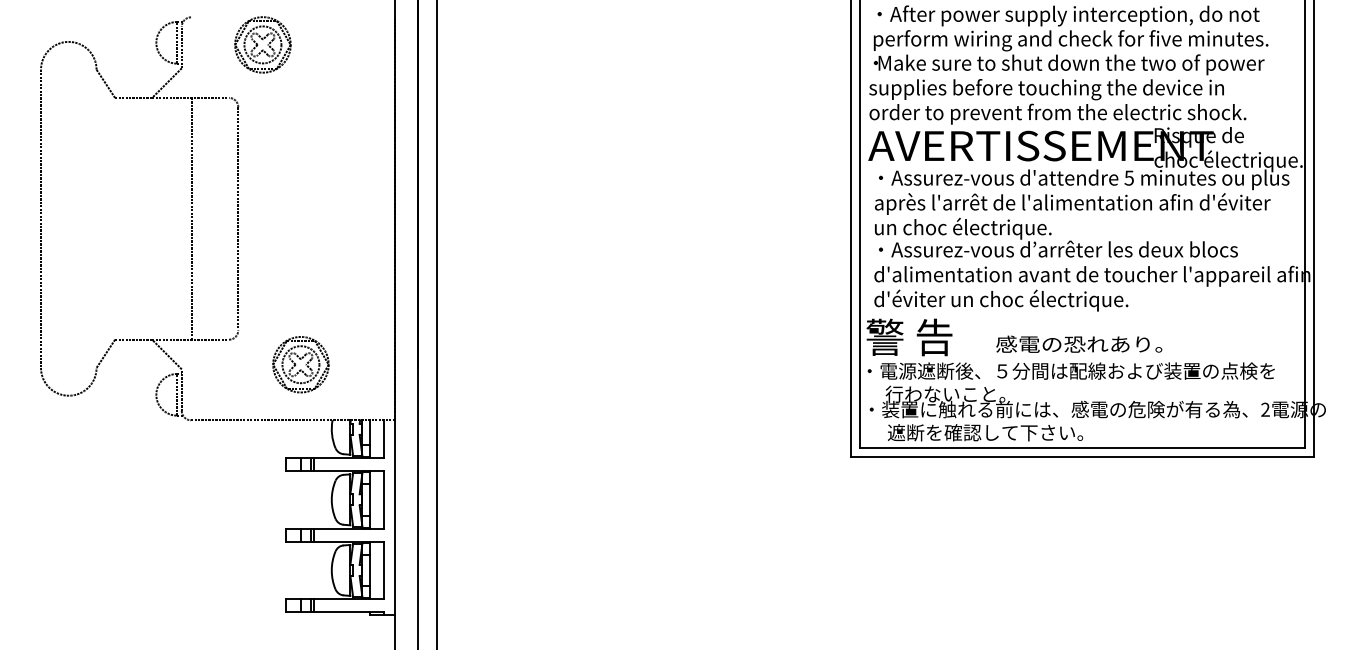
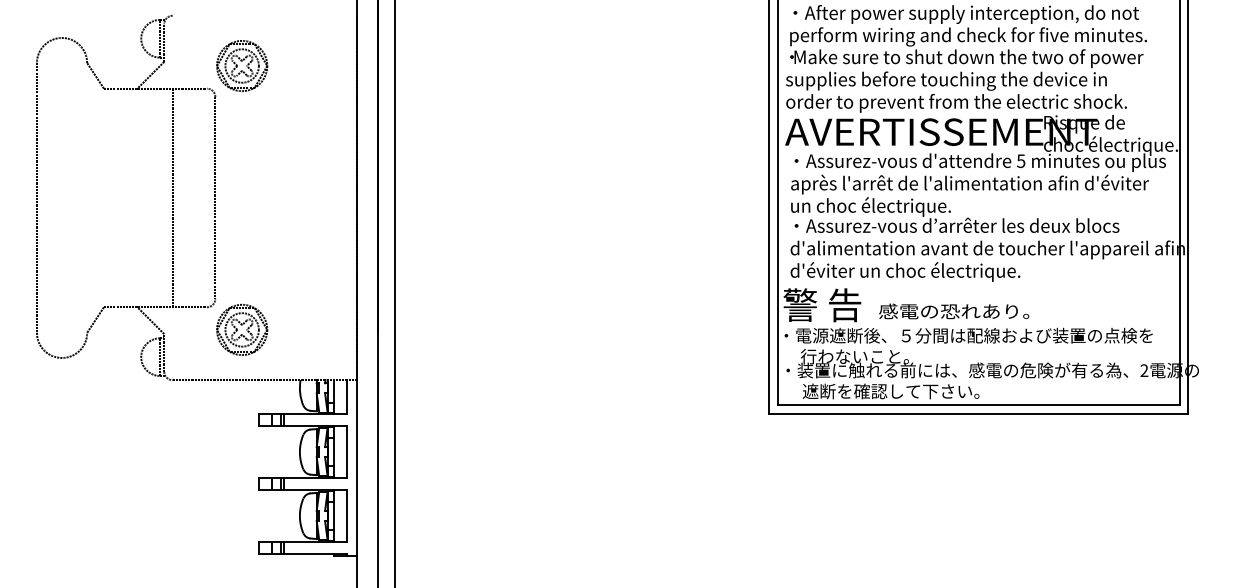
part: (262, 44) -> (241, 65), moved
text: (1079, 343) -> (954, 310), moved
part: (300, 364) -> (241, 329), moved

